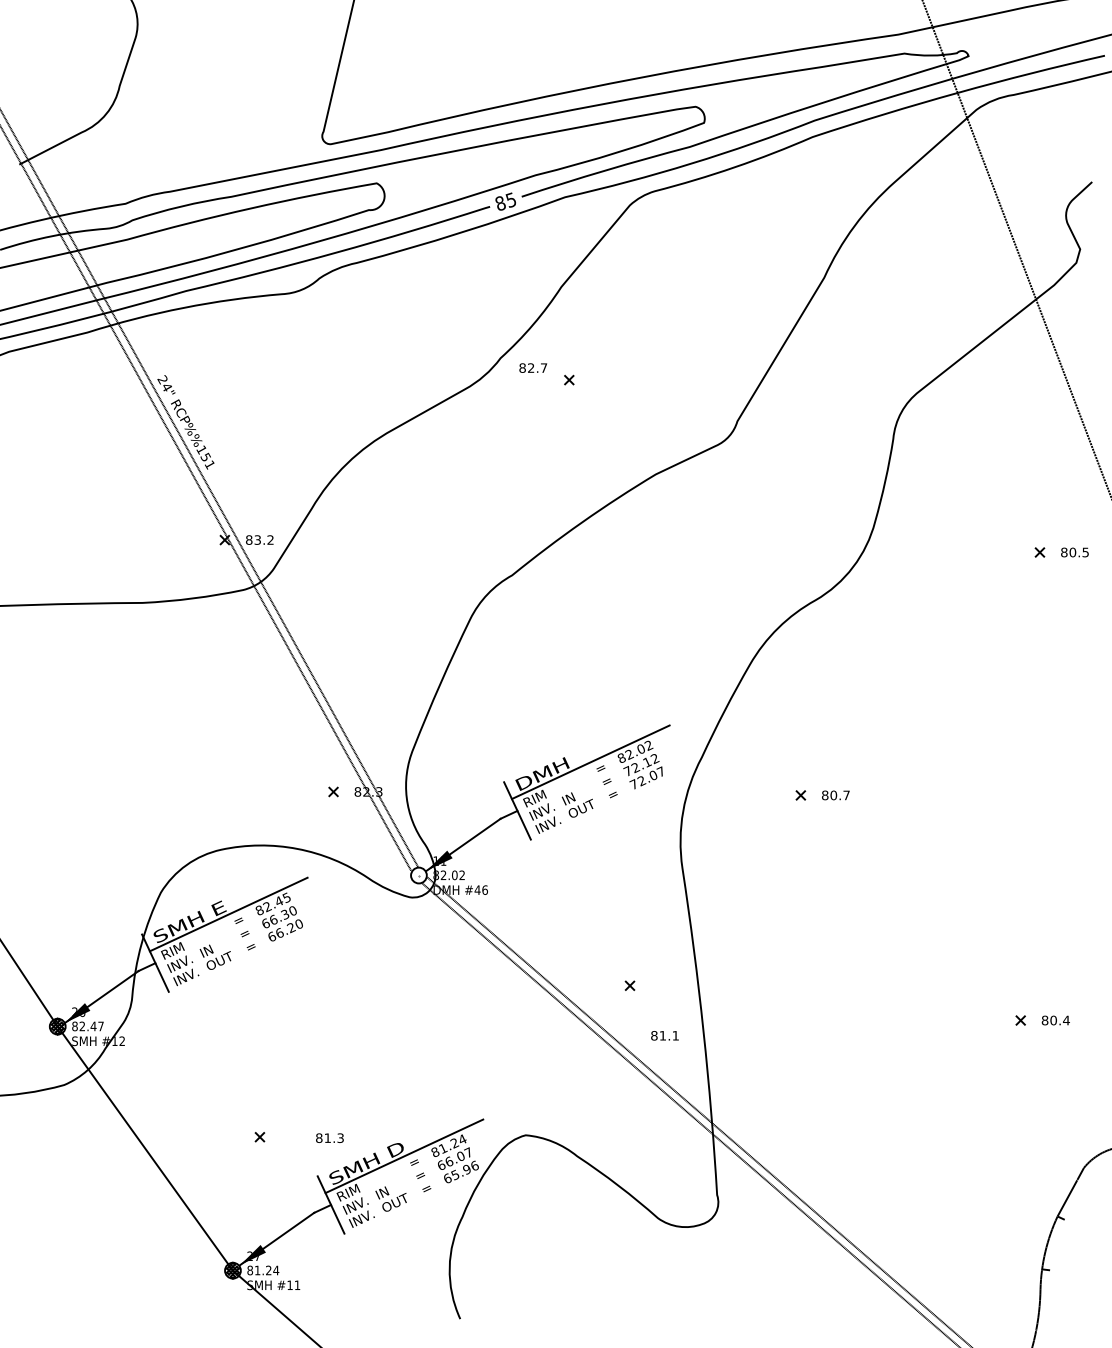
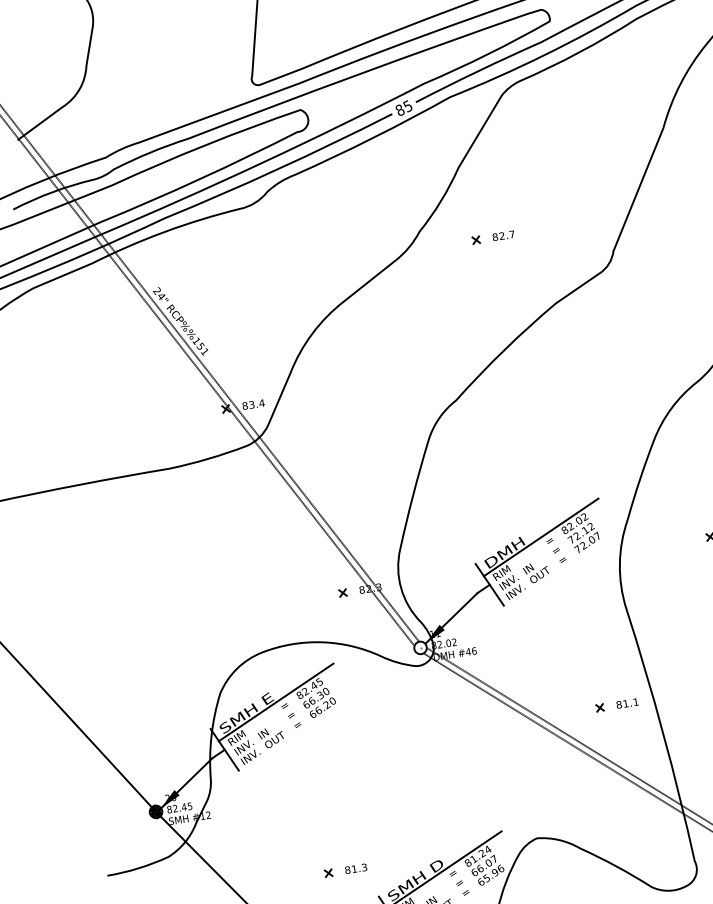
text: (533, 367) -> (503, 235), moved
text: (270, 539) -> (261, 402), 83.2 -> 83.4
text: (100, 1026) -> (189, 806), 82.47 -> 82.45
text: (664, 1035) -> (627, 703), moved
text: (329, 1137) -> (355, 868), moved

